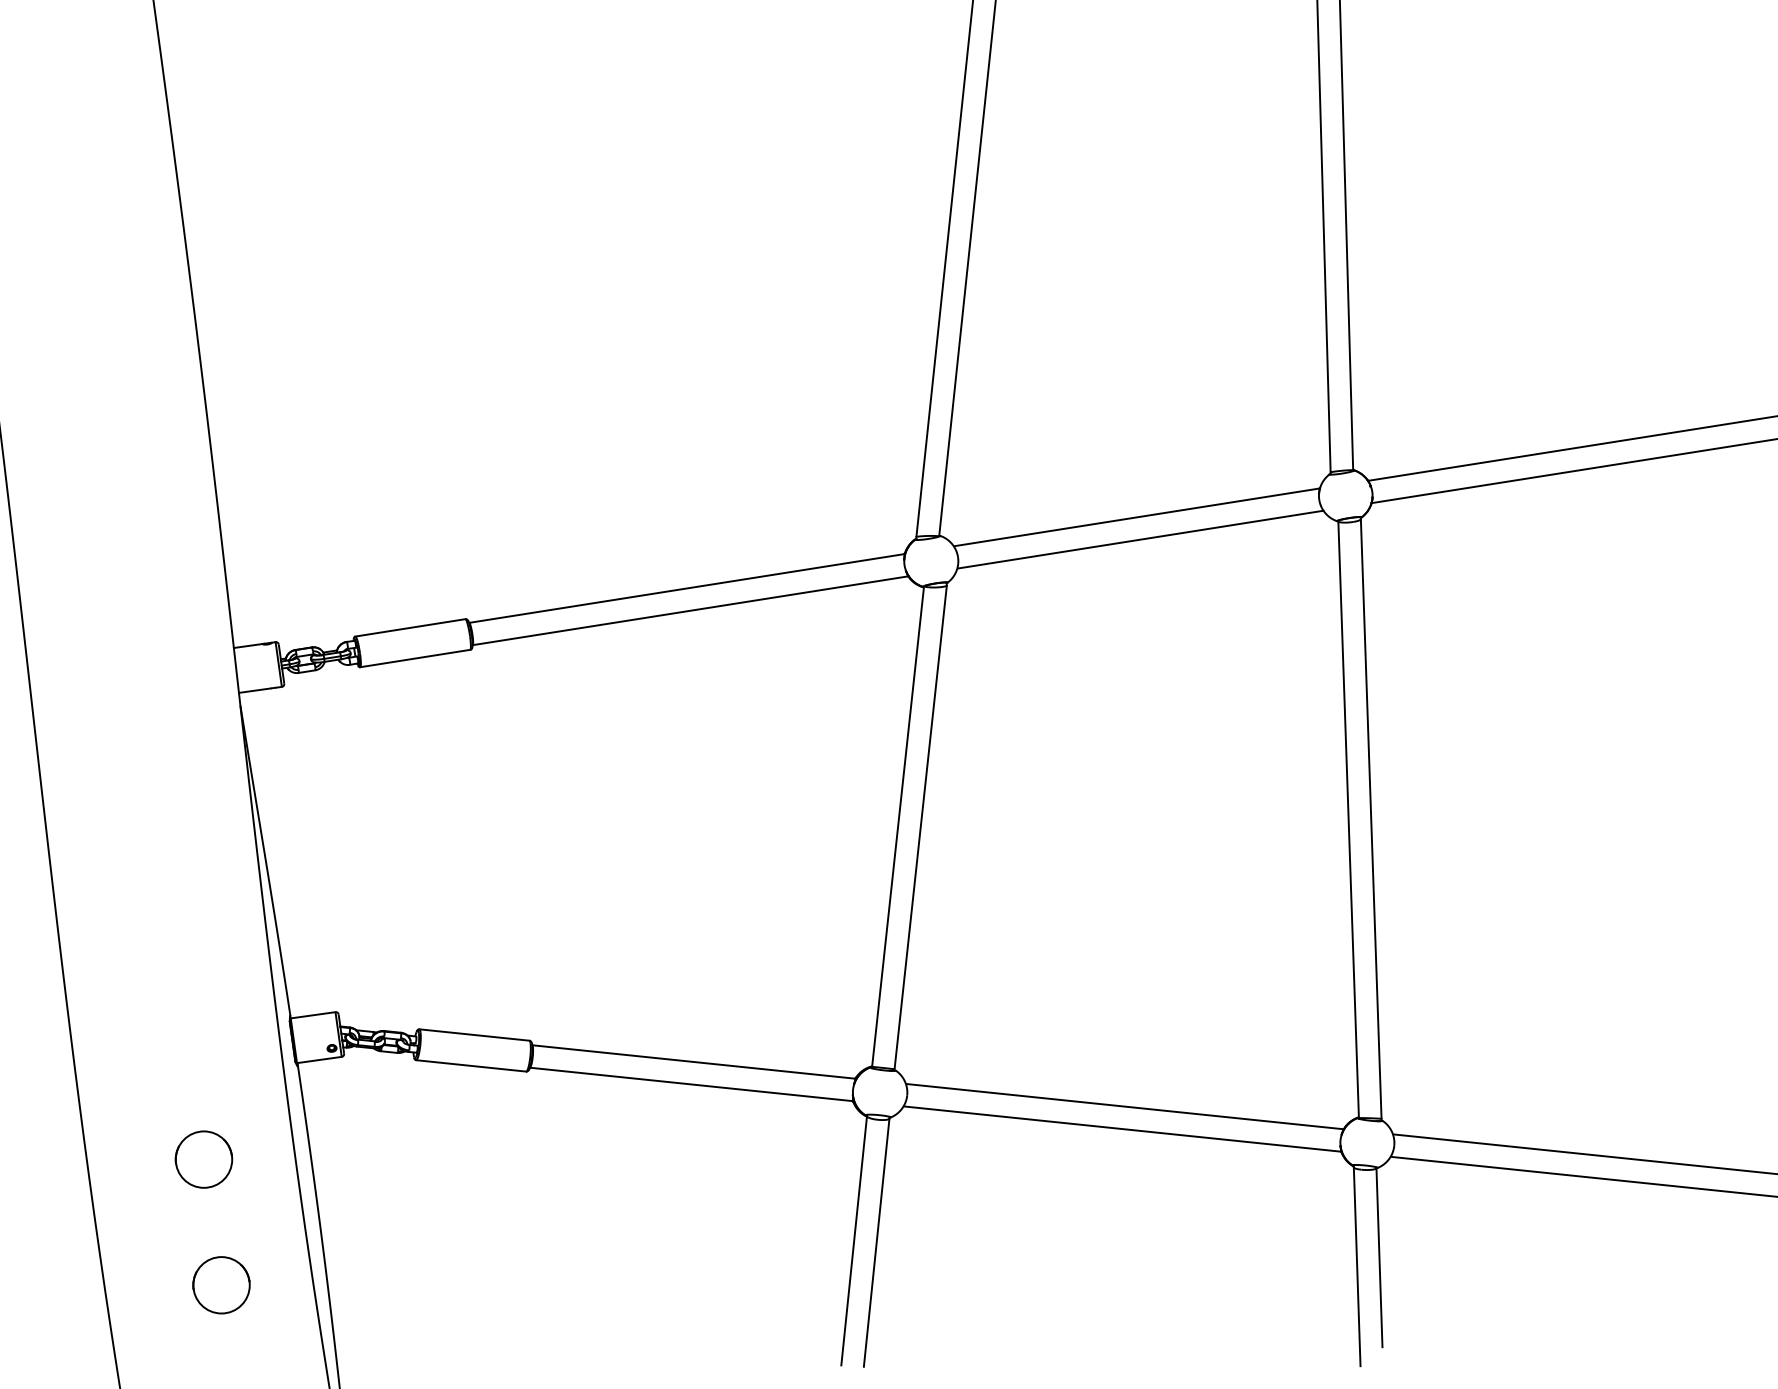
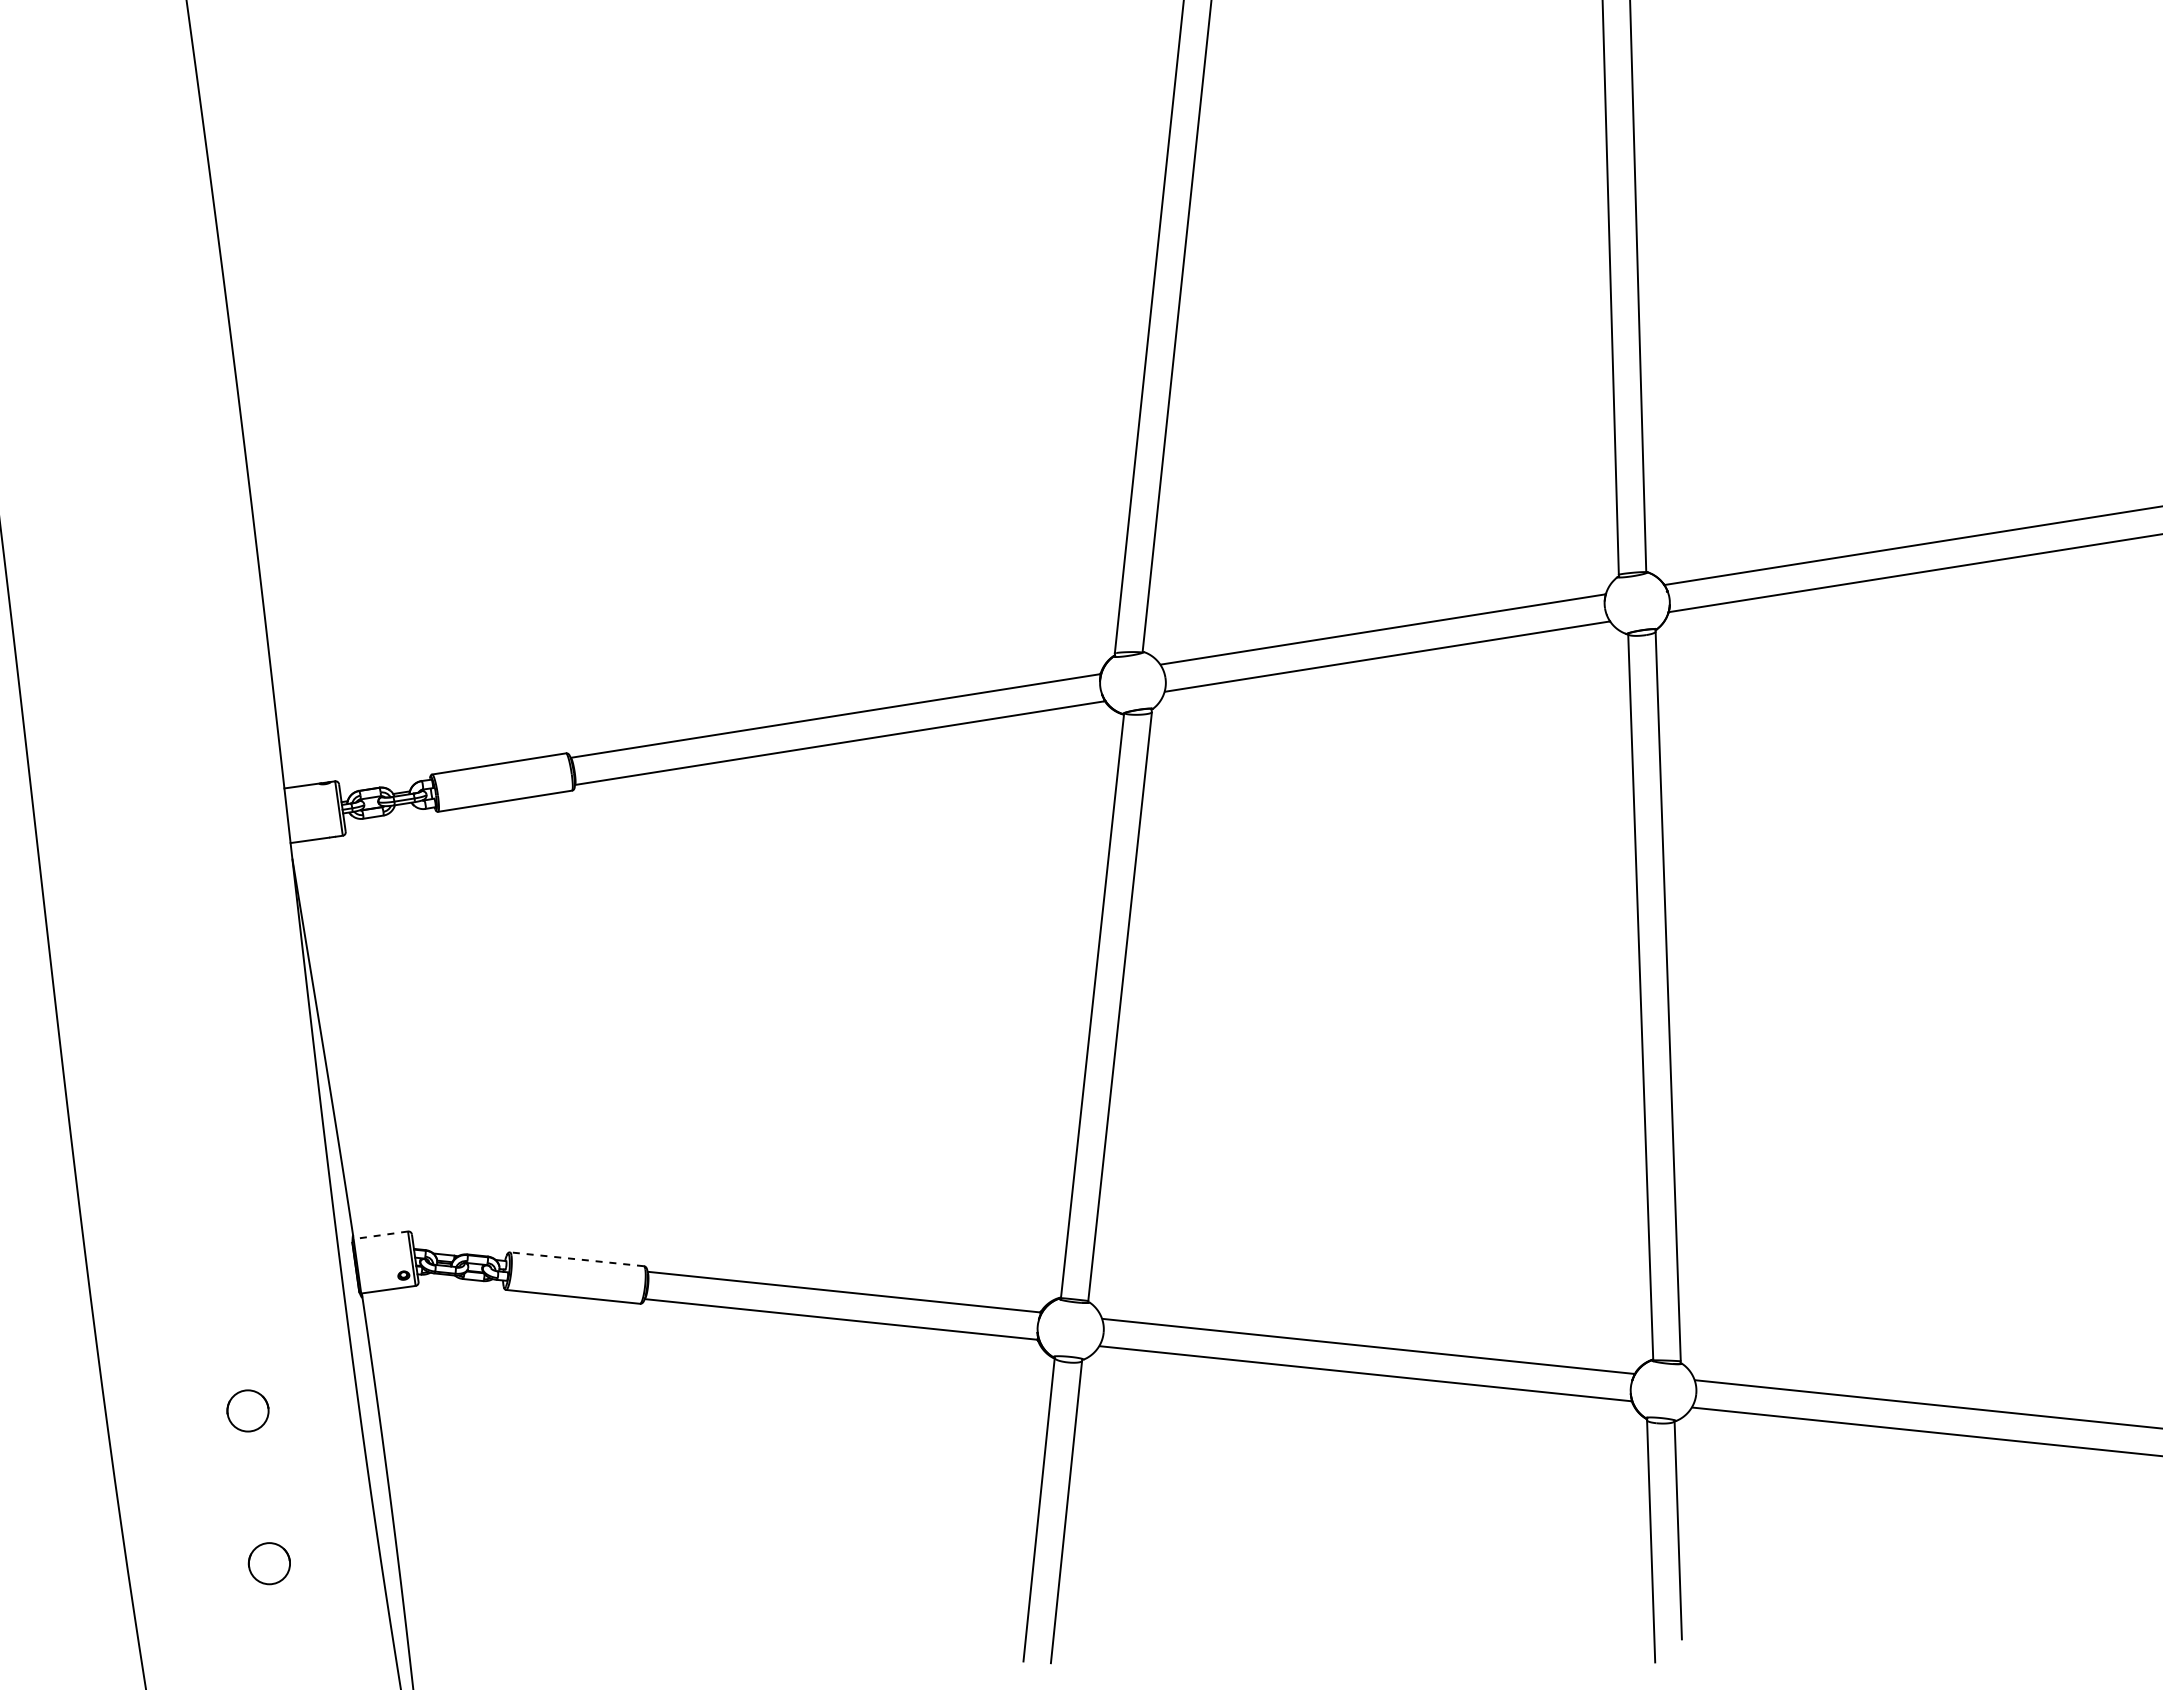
line: (312, 1015) -> (380, 1235), solid -> dashed
line: (473, 1035) -> (576, 1259), solid -> dashed
part: (203, 1159) -> (247, 1410), size x0.6
circle: (221, 1285) -> (269, 1563), size x0.6

